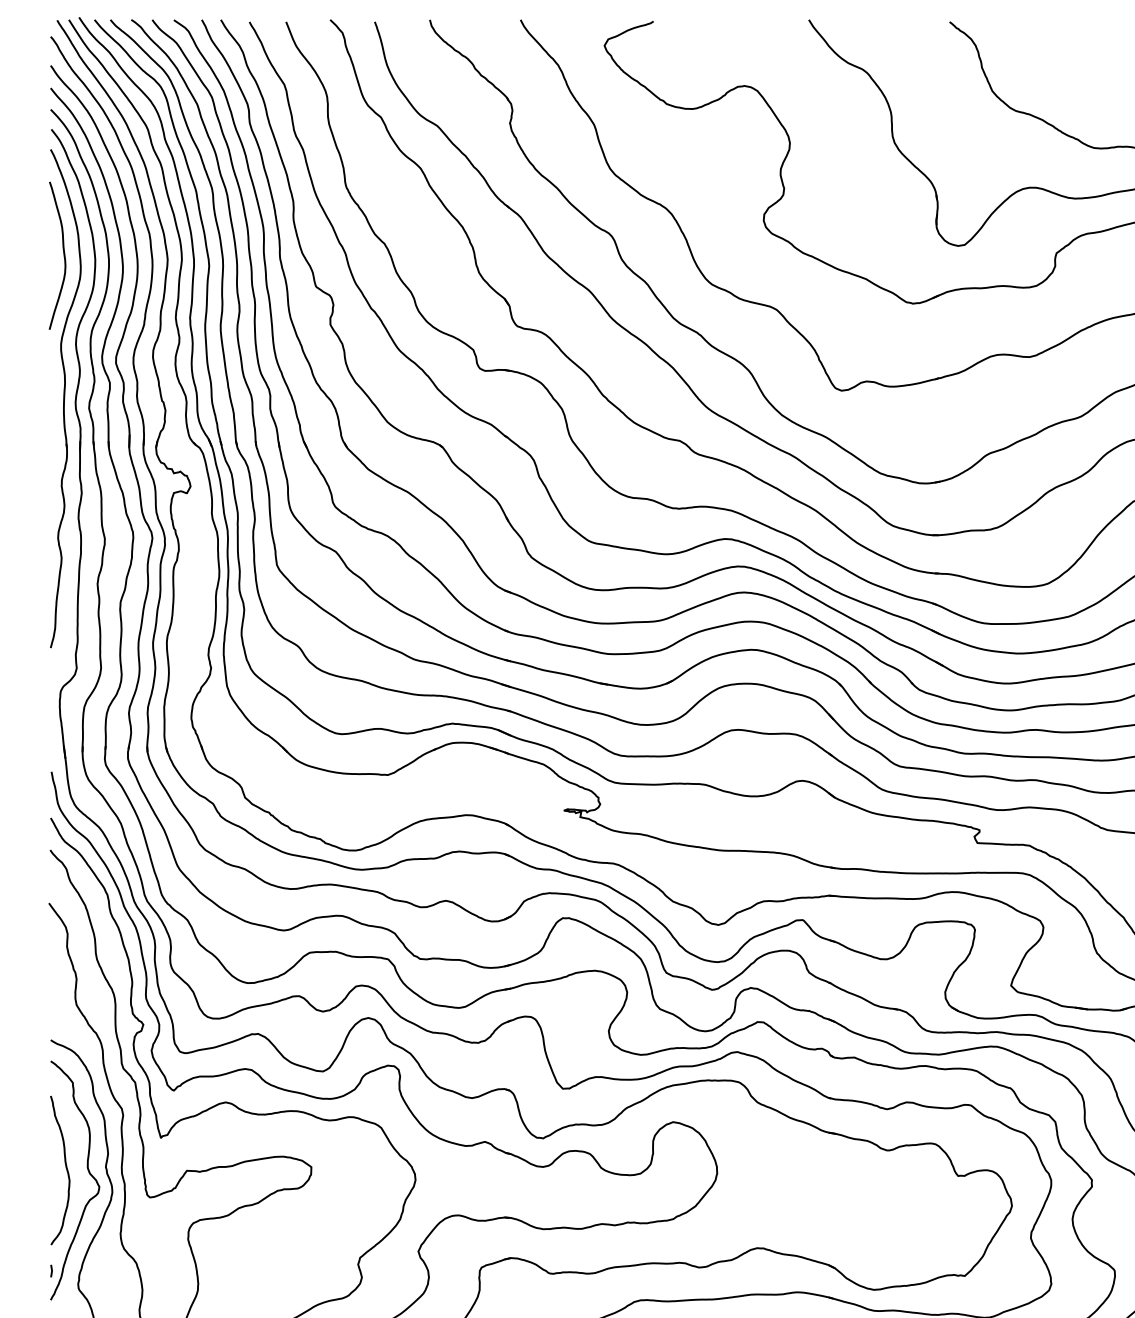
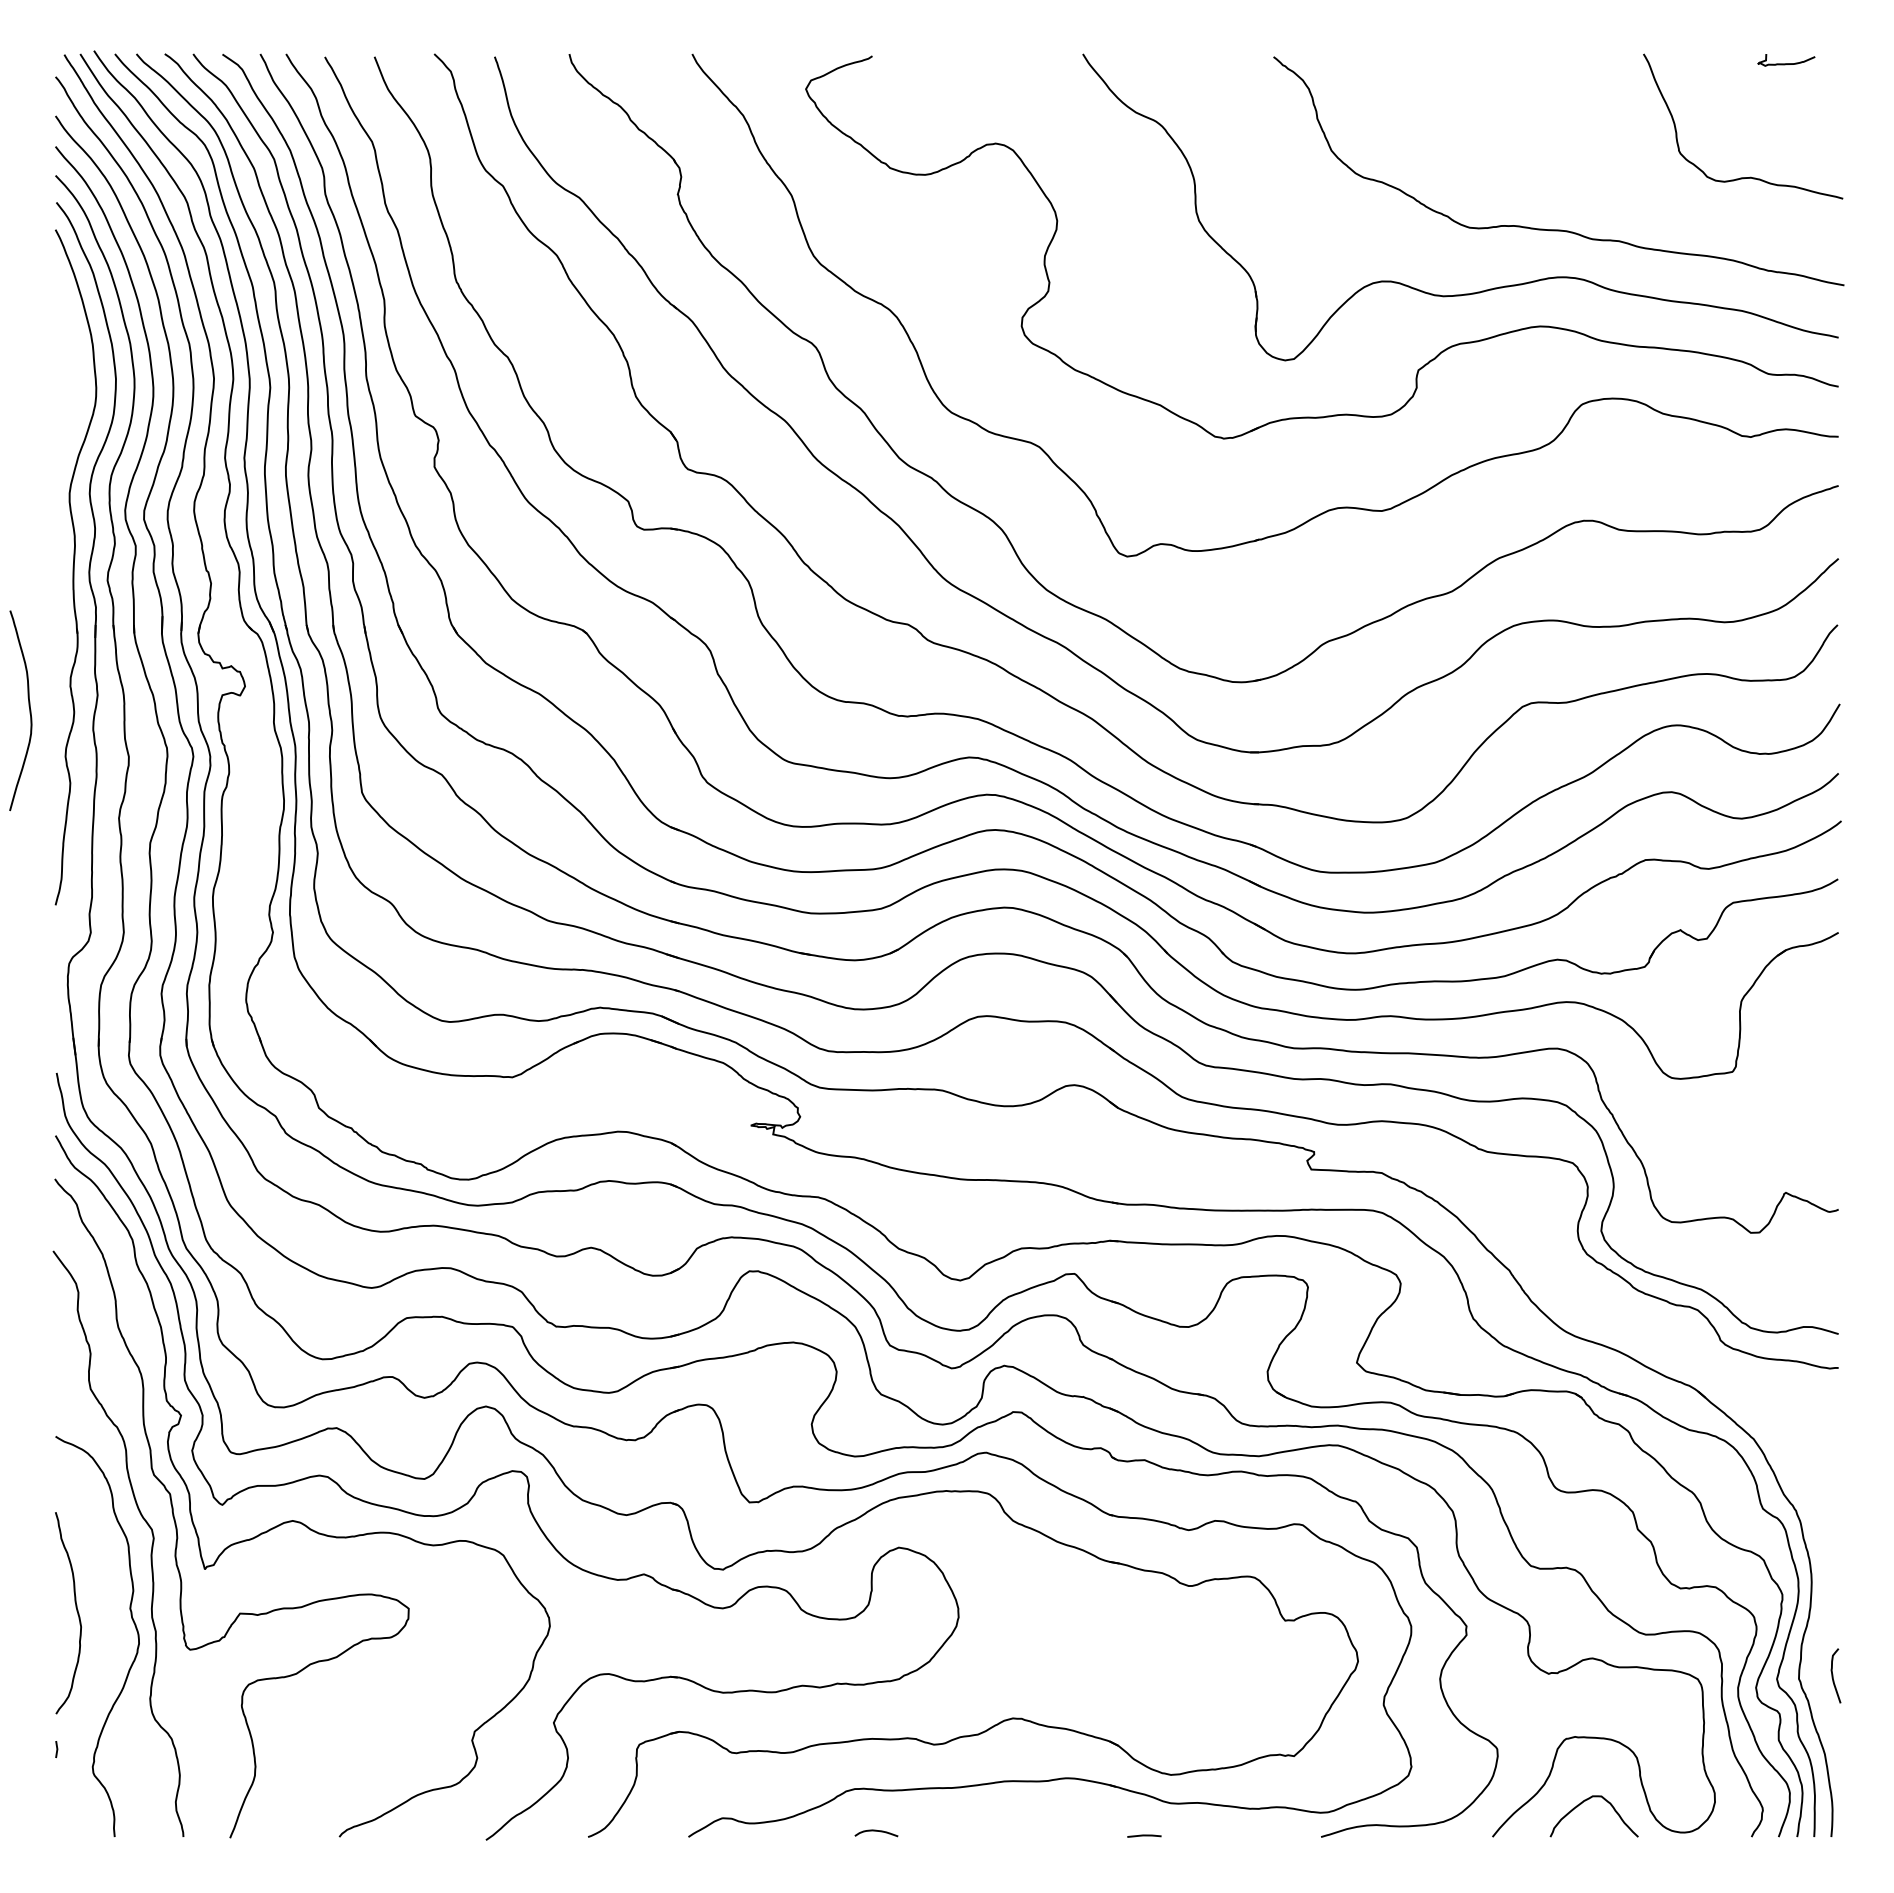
curve: (63, 252) -> (28, 706), moved
curve: (89, 1173) -> (107, 1617), removed

